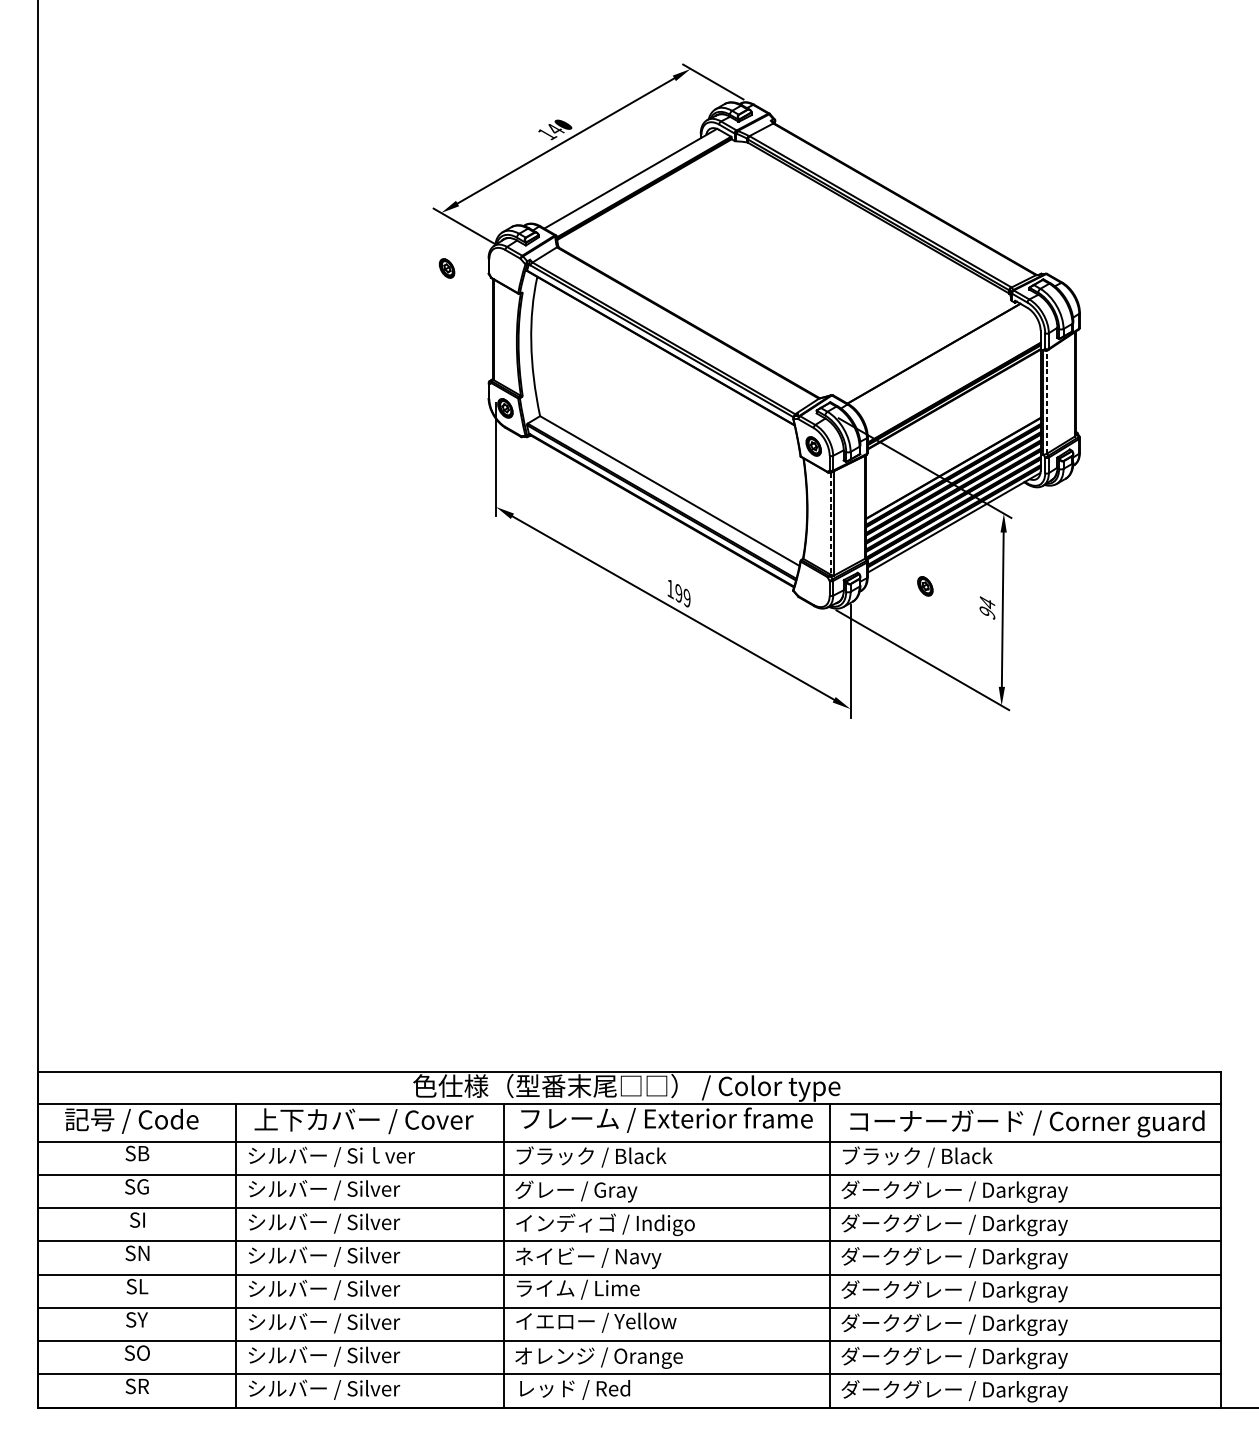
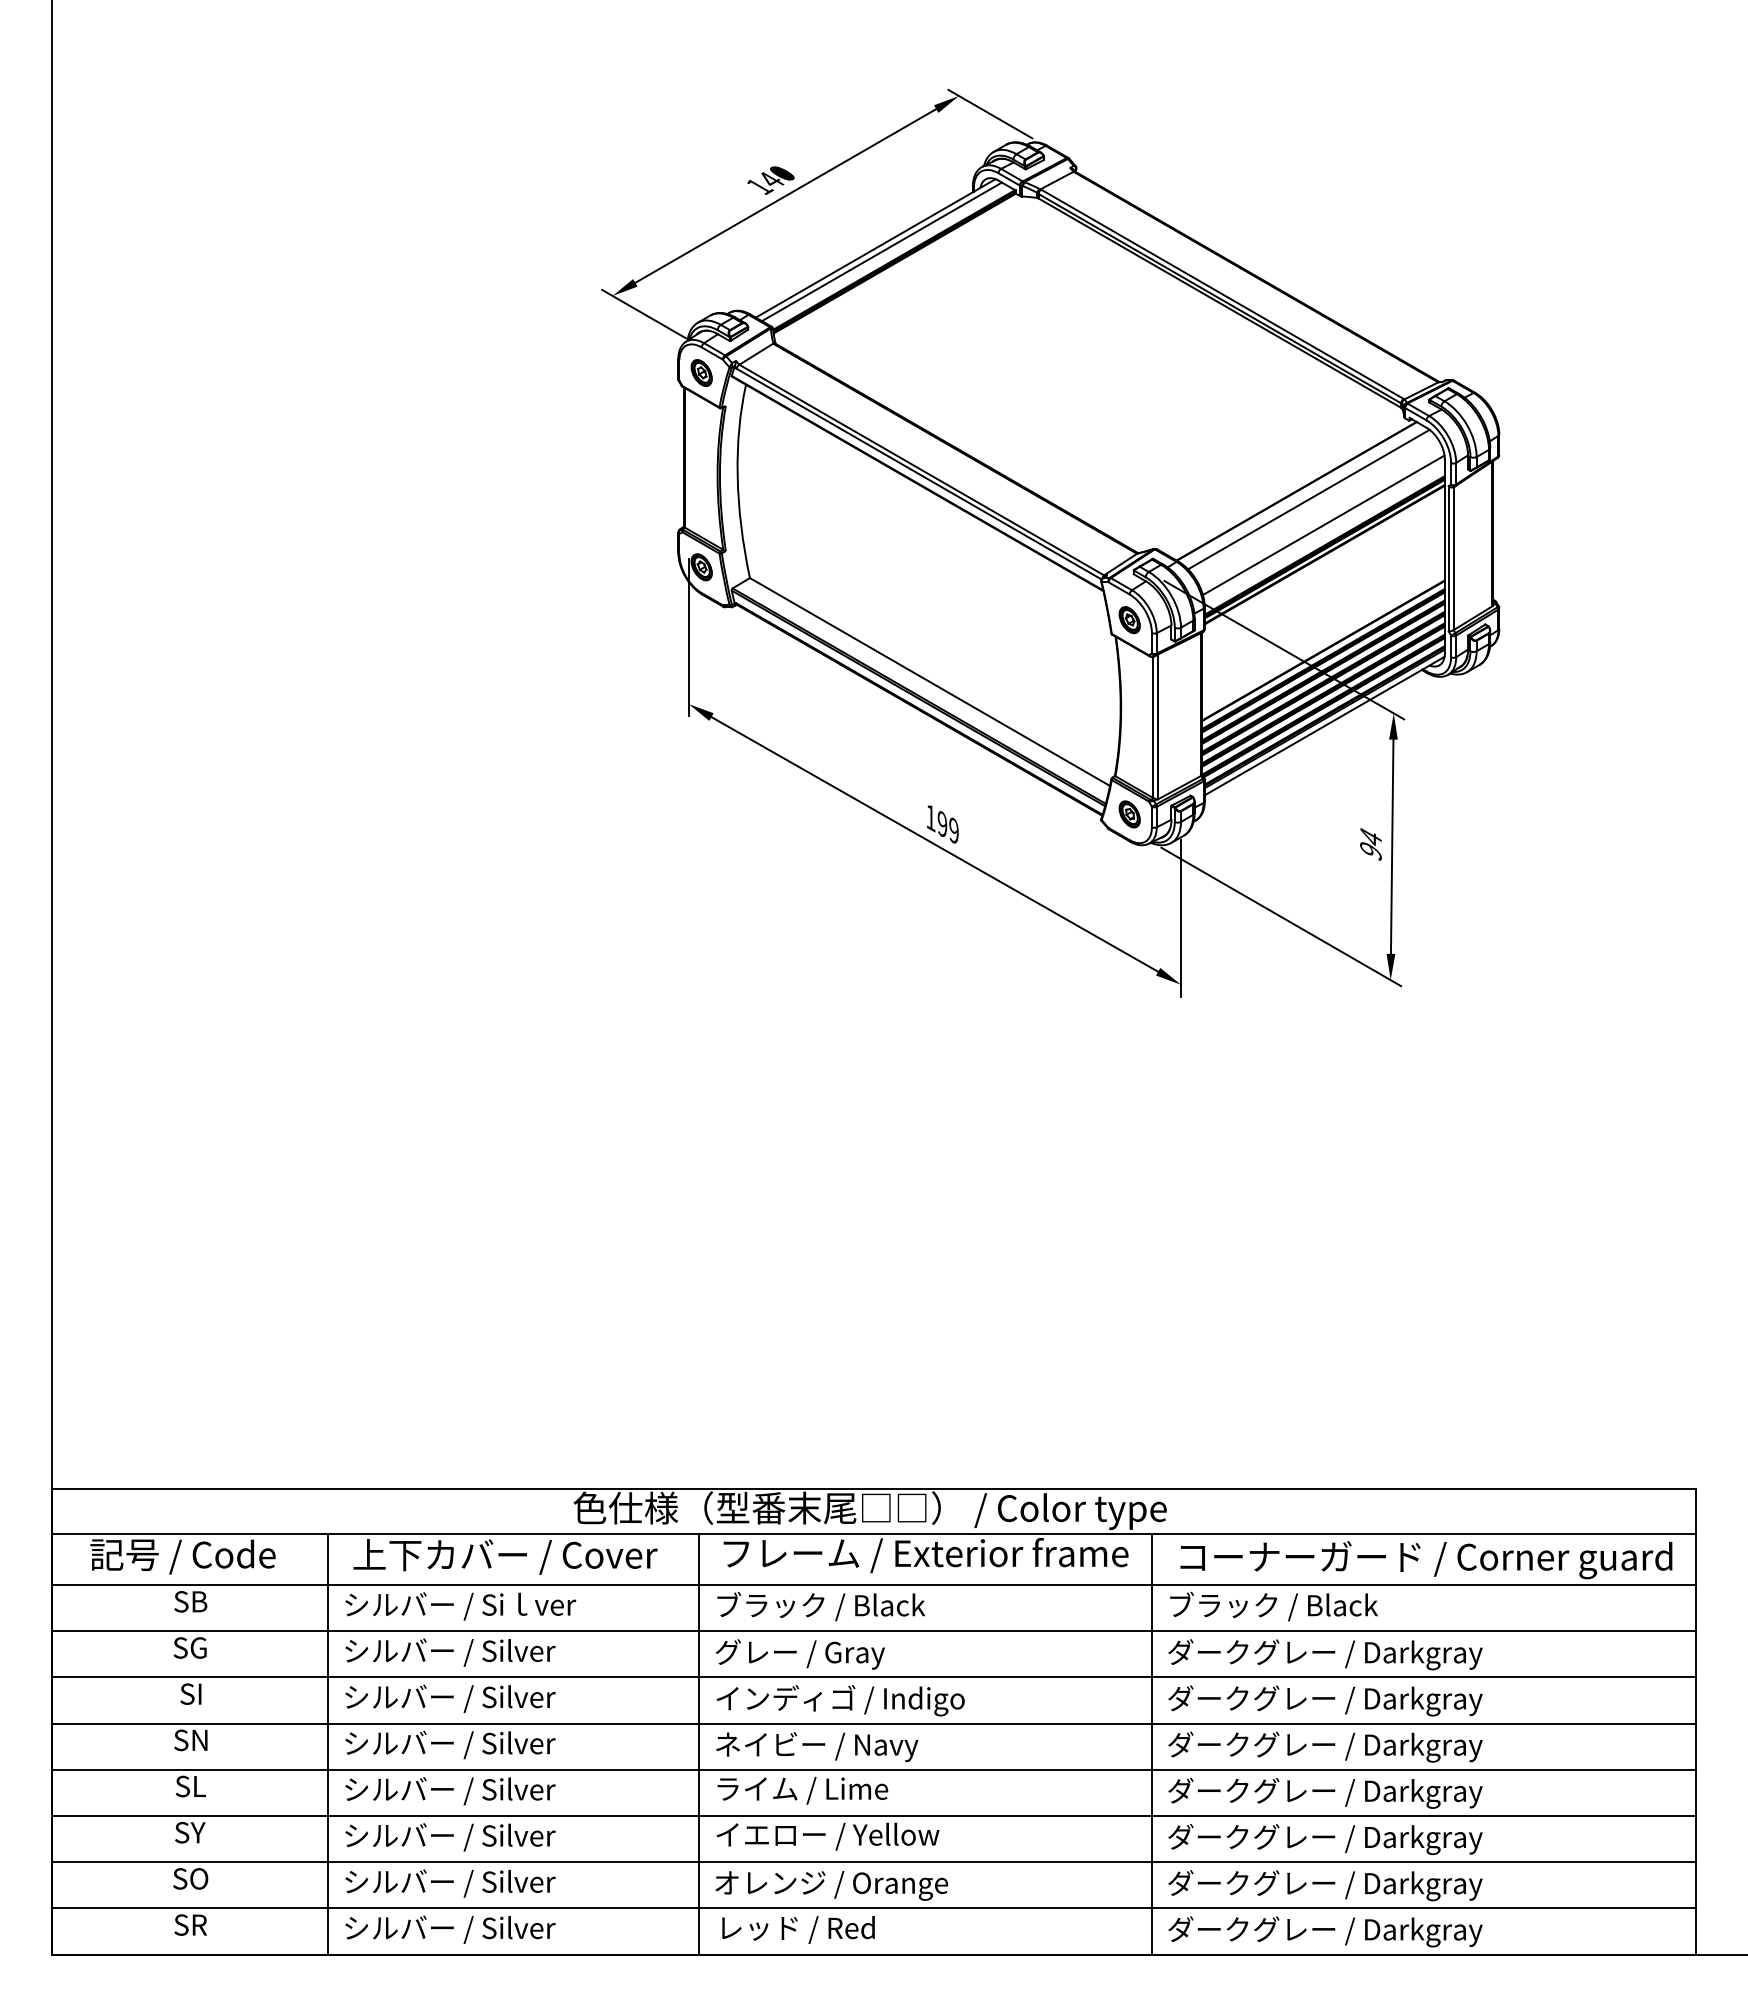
line: (634, 180) -> (881, 251), added
part: (446, 268) -> (701, 372), moved
line: (942, 359) -> (1308, 499), added
line: (953, 378) -> (1323, 525), added
line: (1046, 402) -> (1453, 558), dashed -> solid
line: (830, 523) -> (1153, 727), dashed -> solid
part: (925, 586) -> (1129, 814), moved

